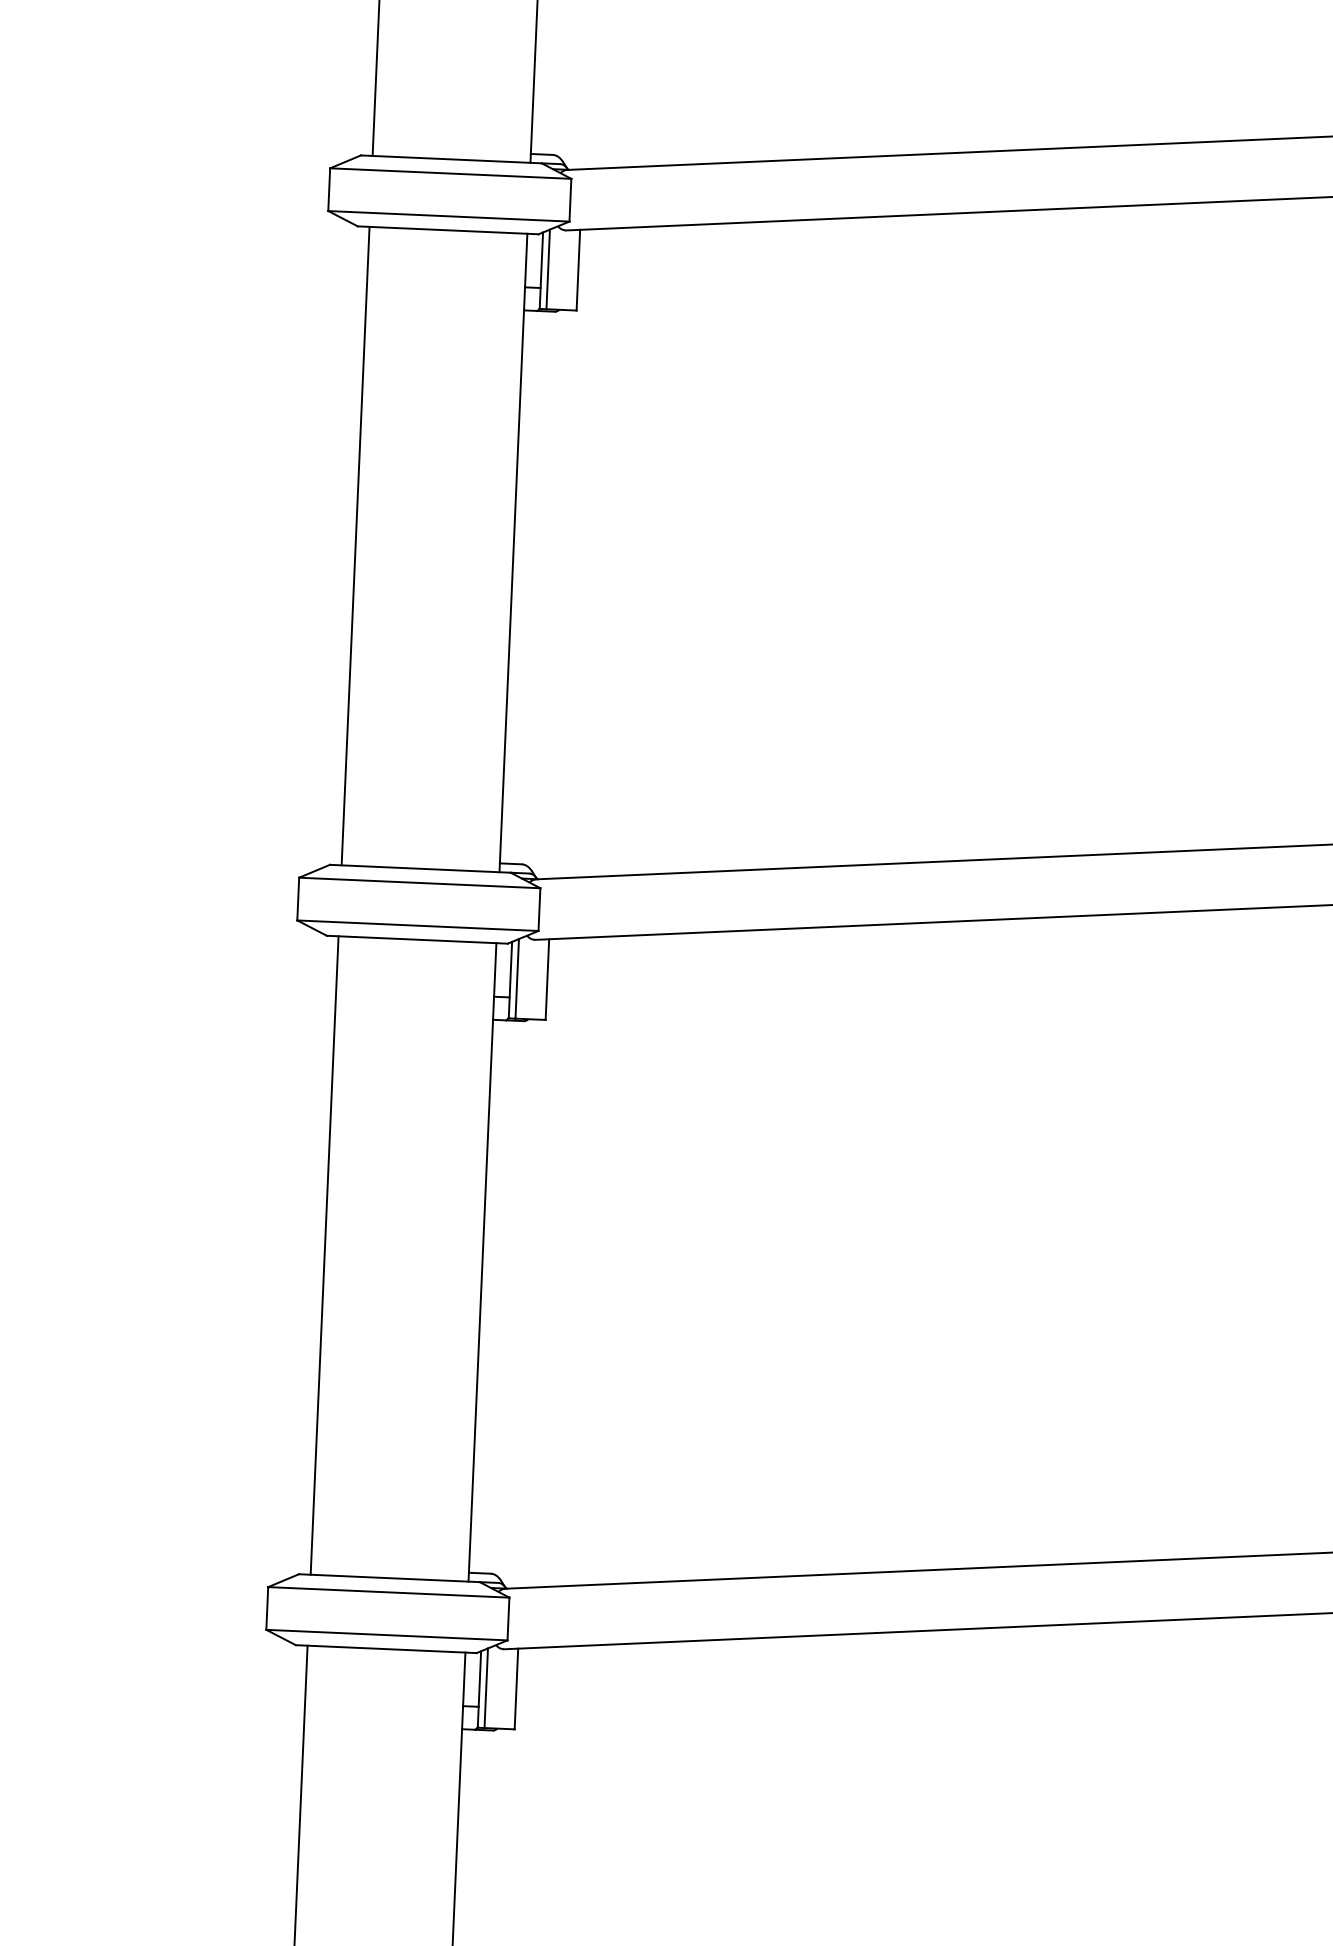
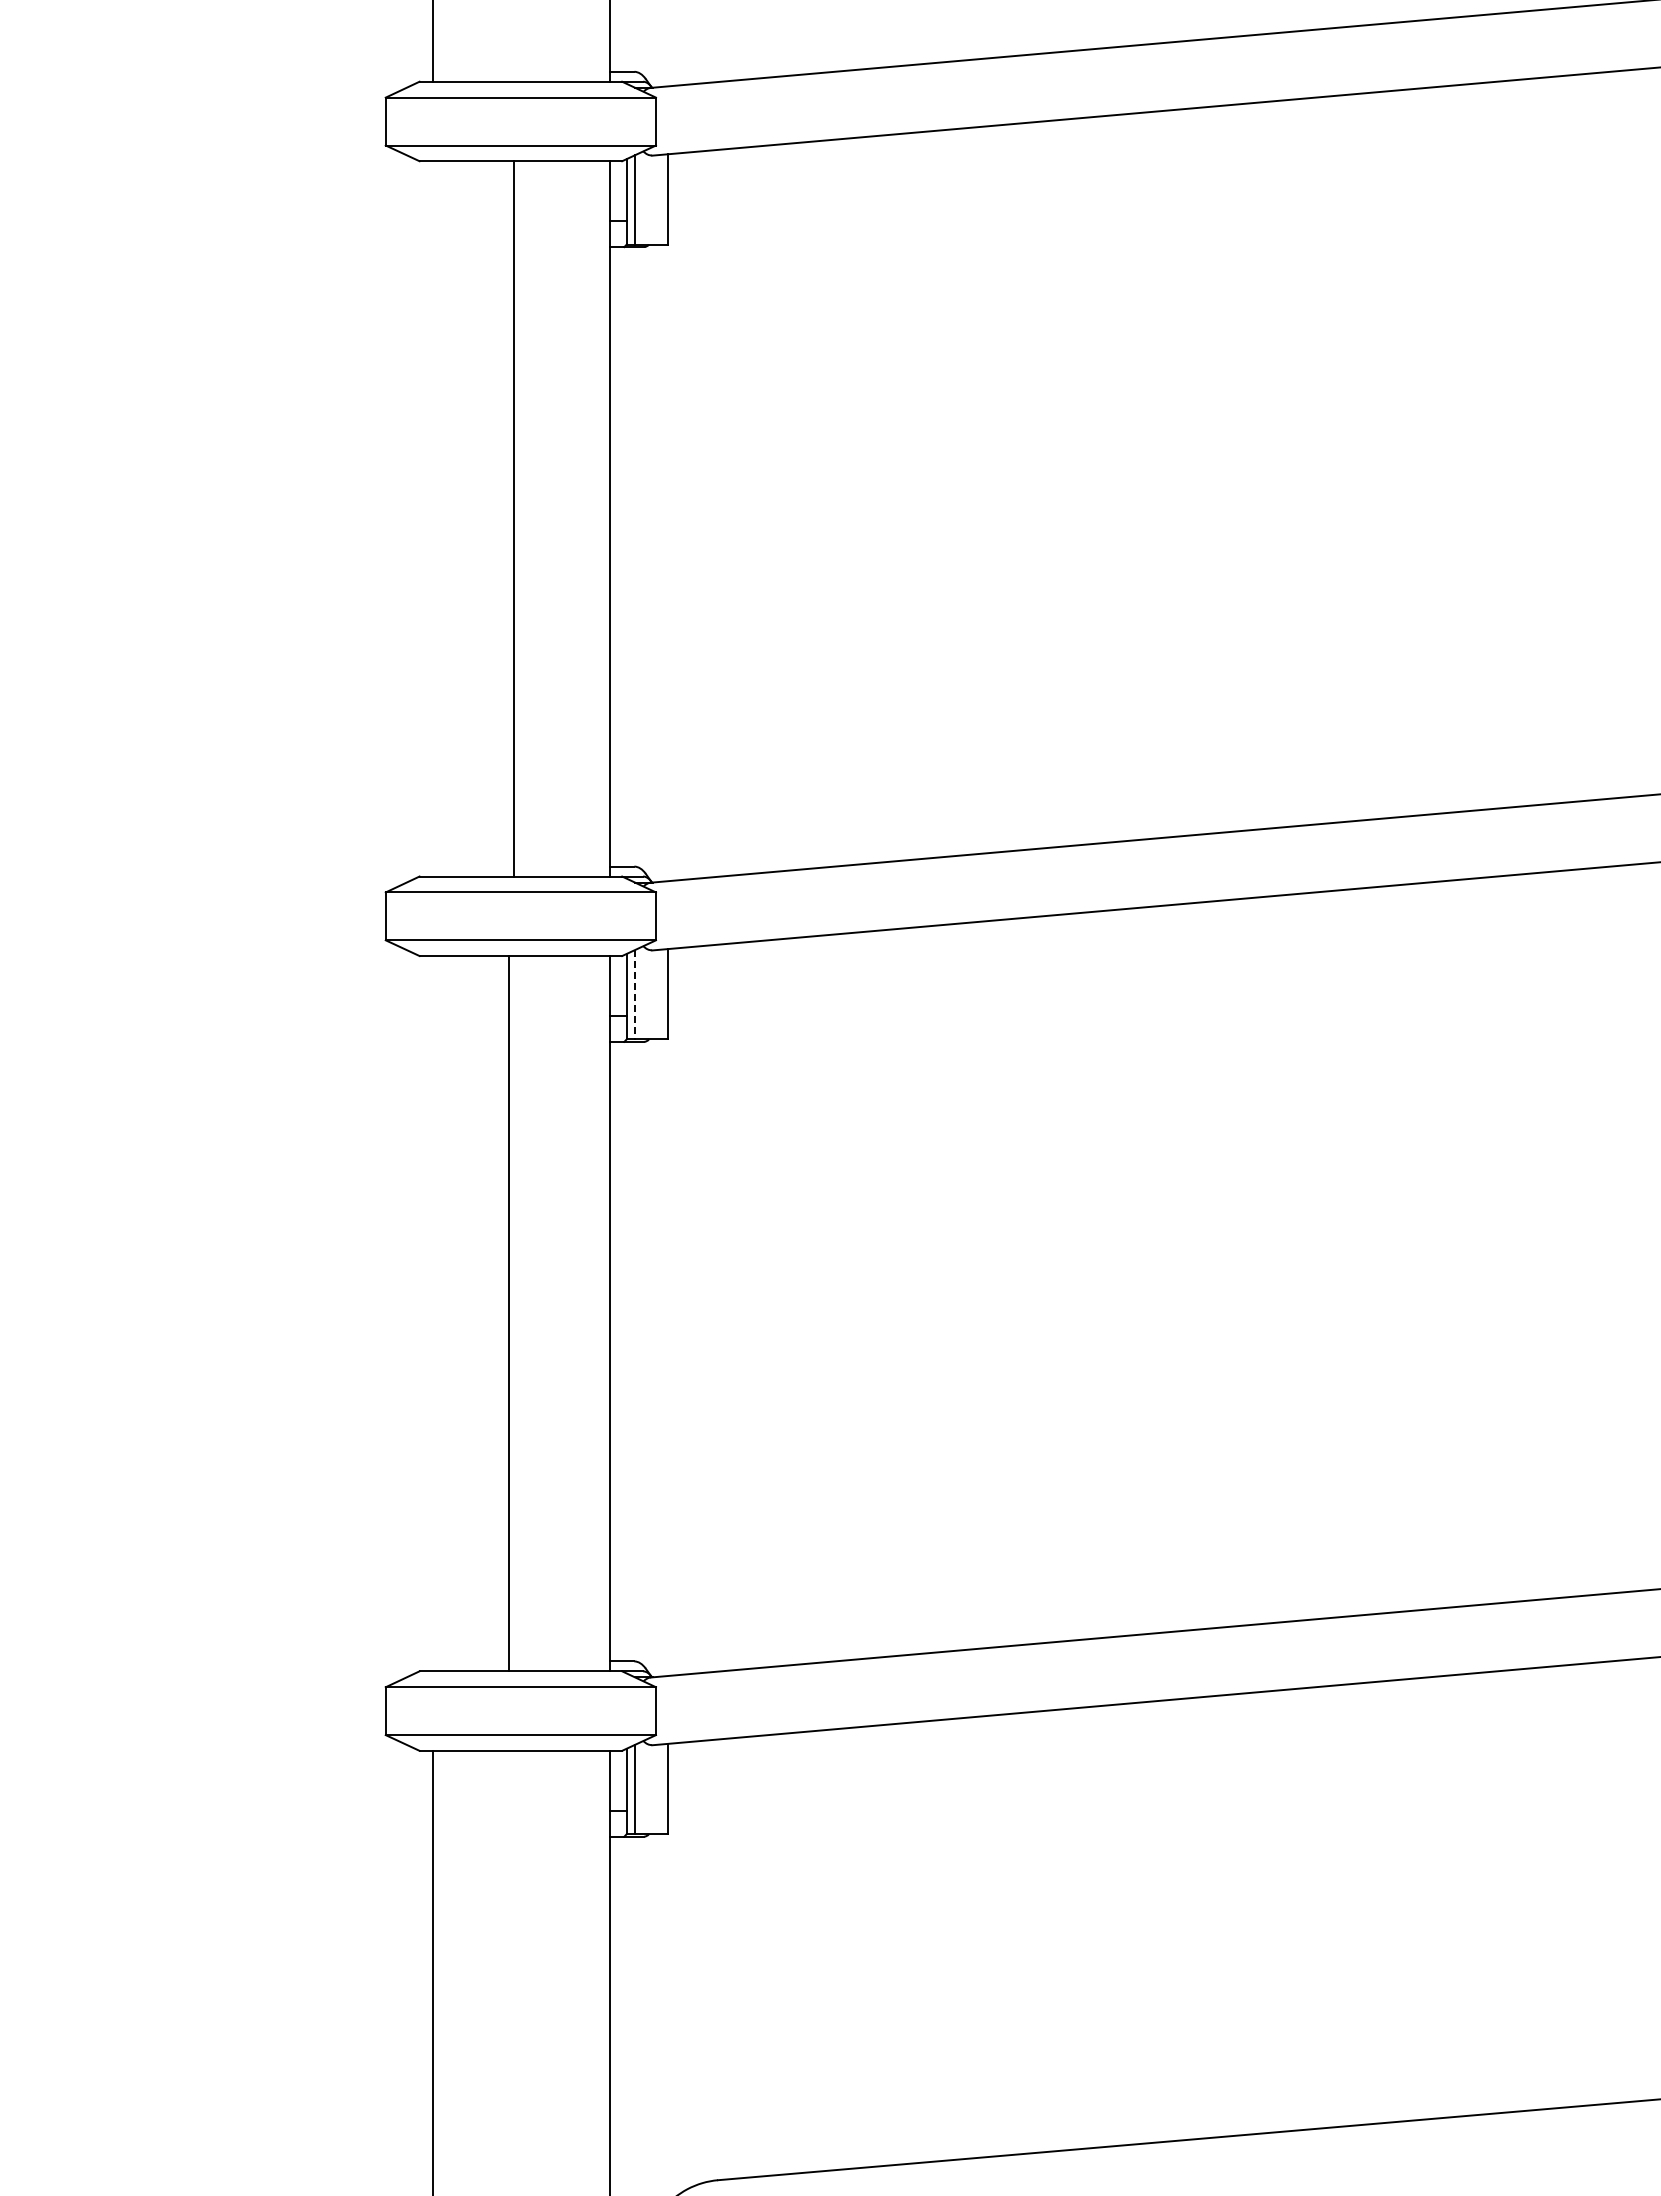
line: (355, 545) -> (513, 518), moved
line: (517, 978) -> (634, 994), solid -> dashed
line: (324, 1255) -> (508, 1313), moved

